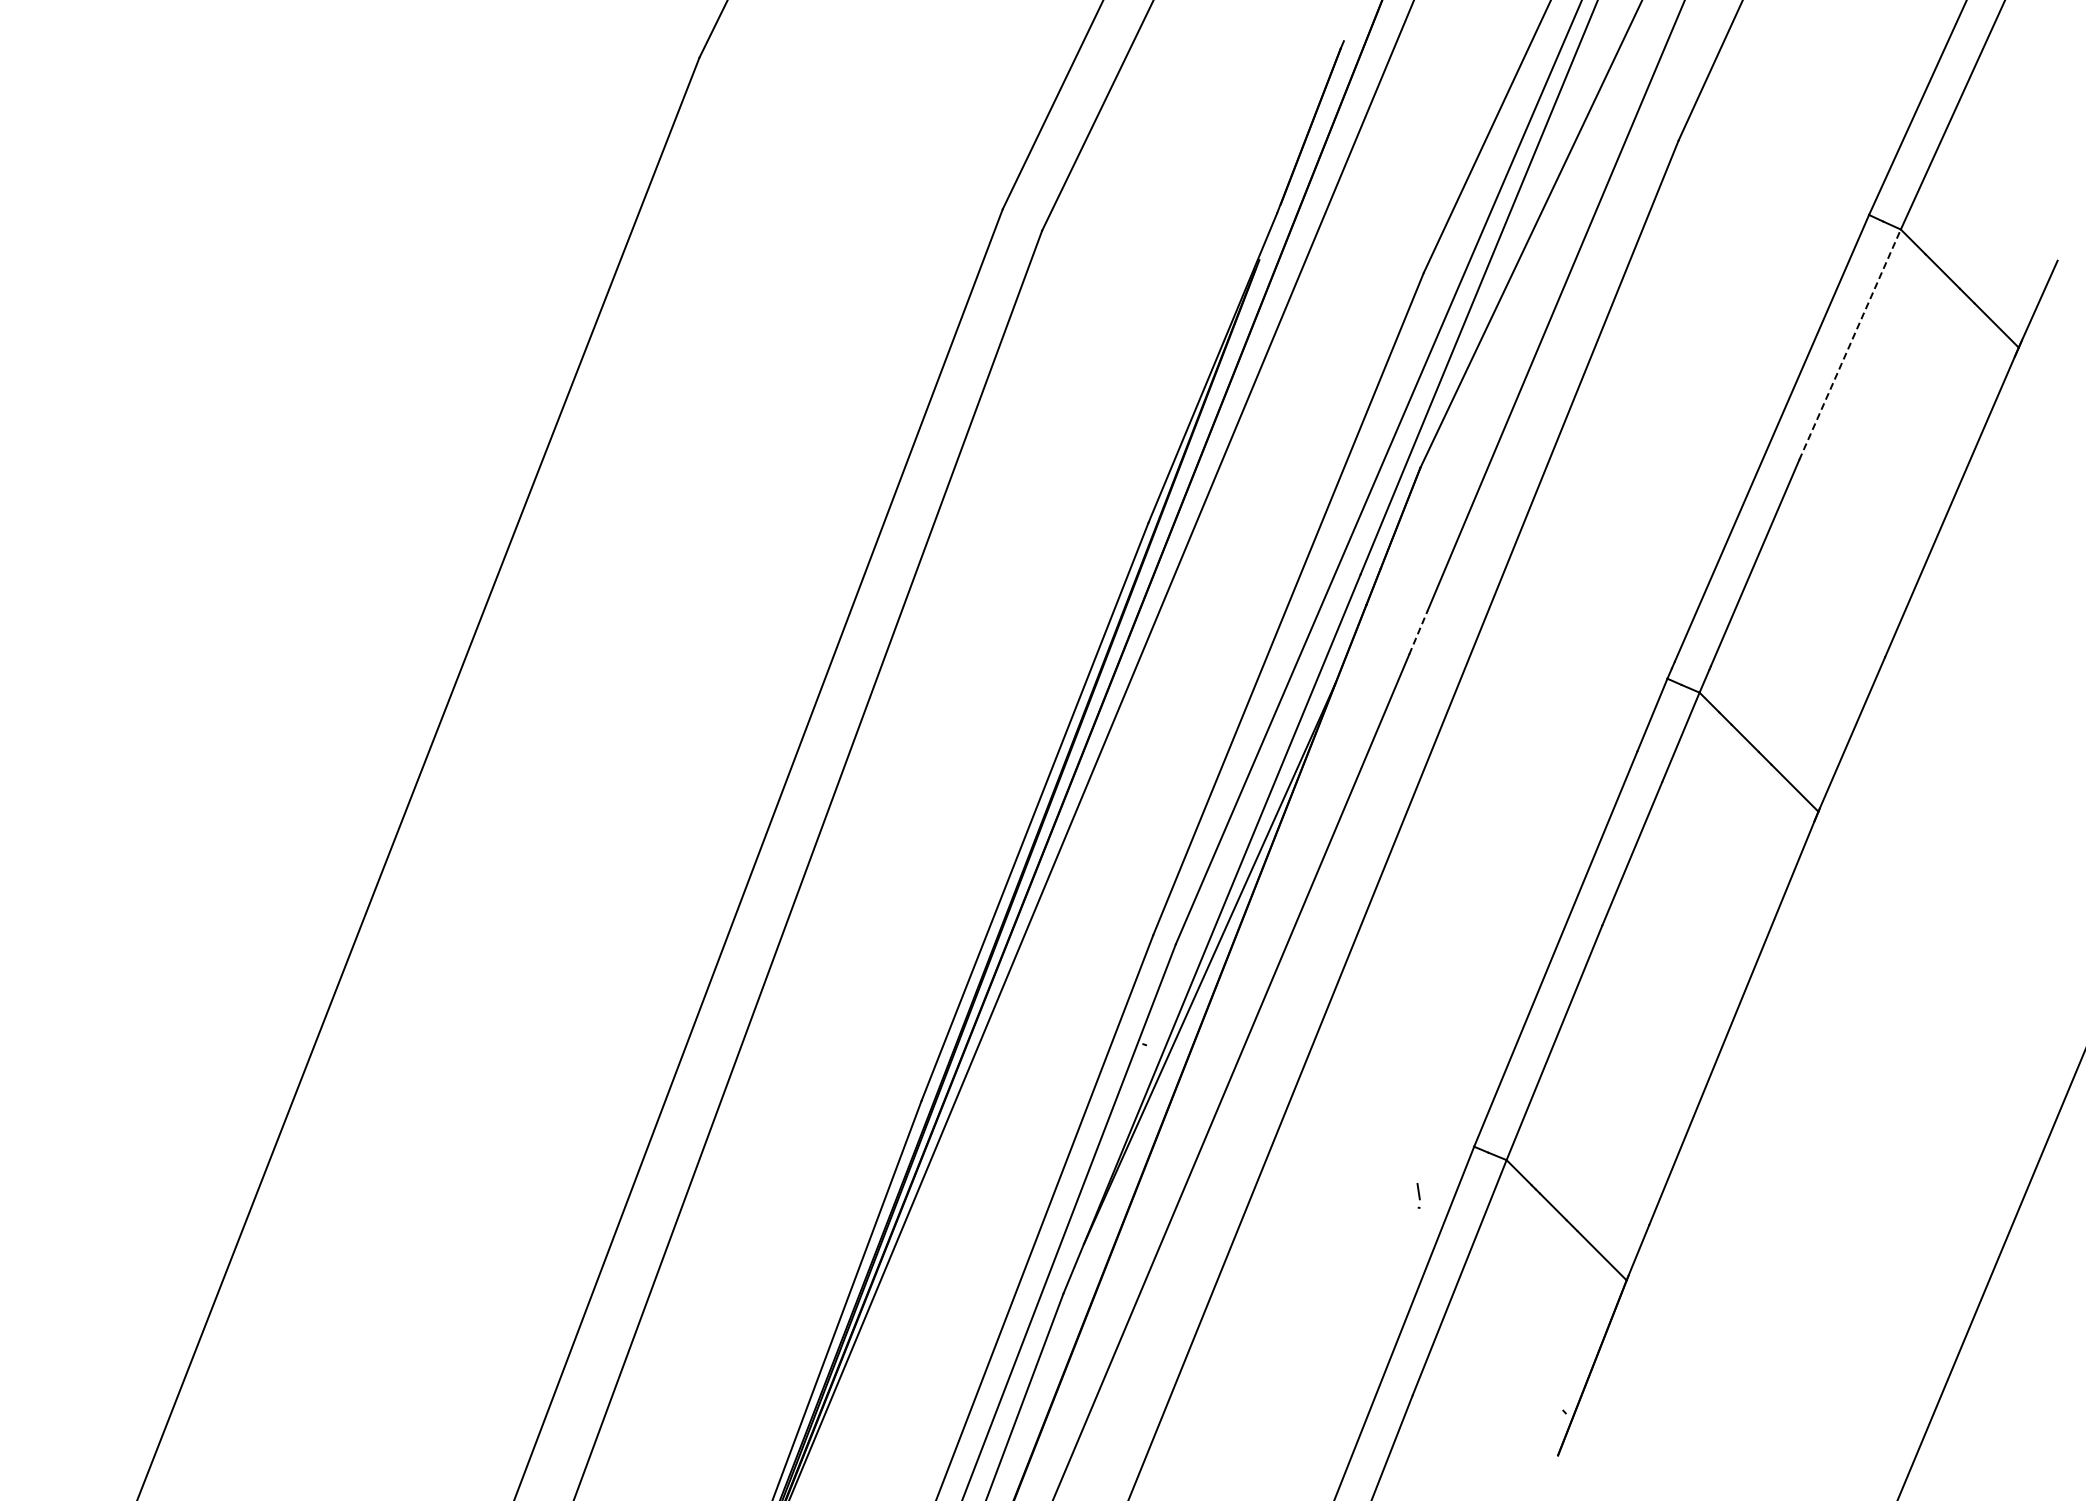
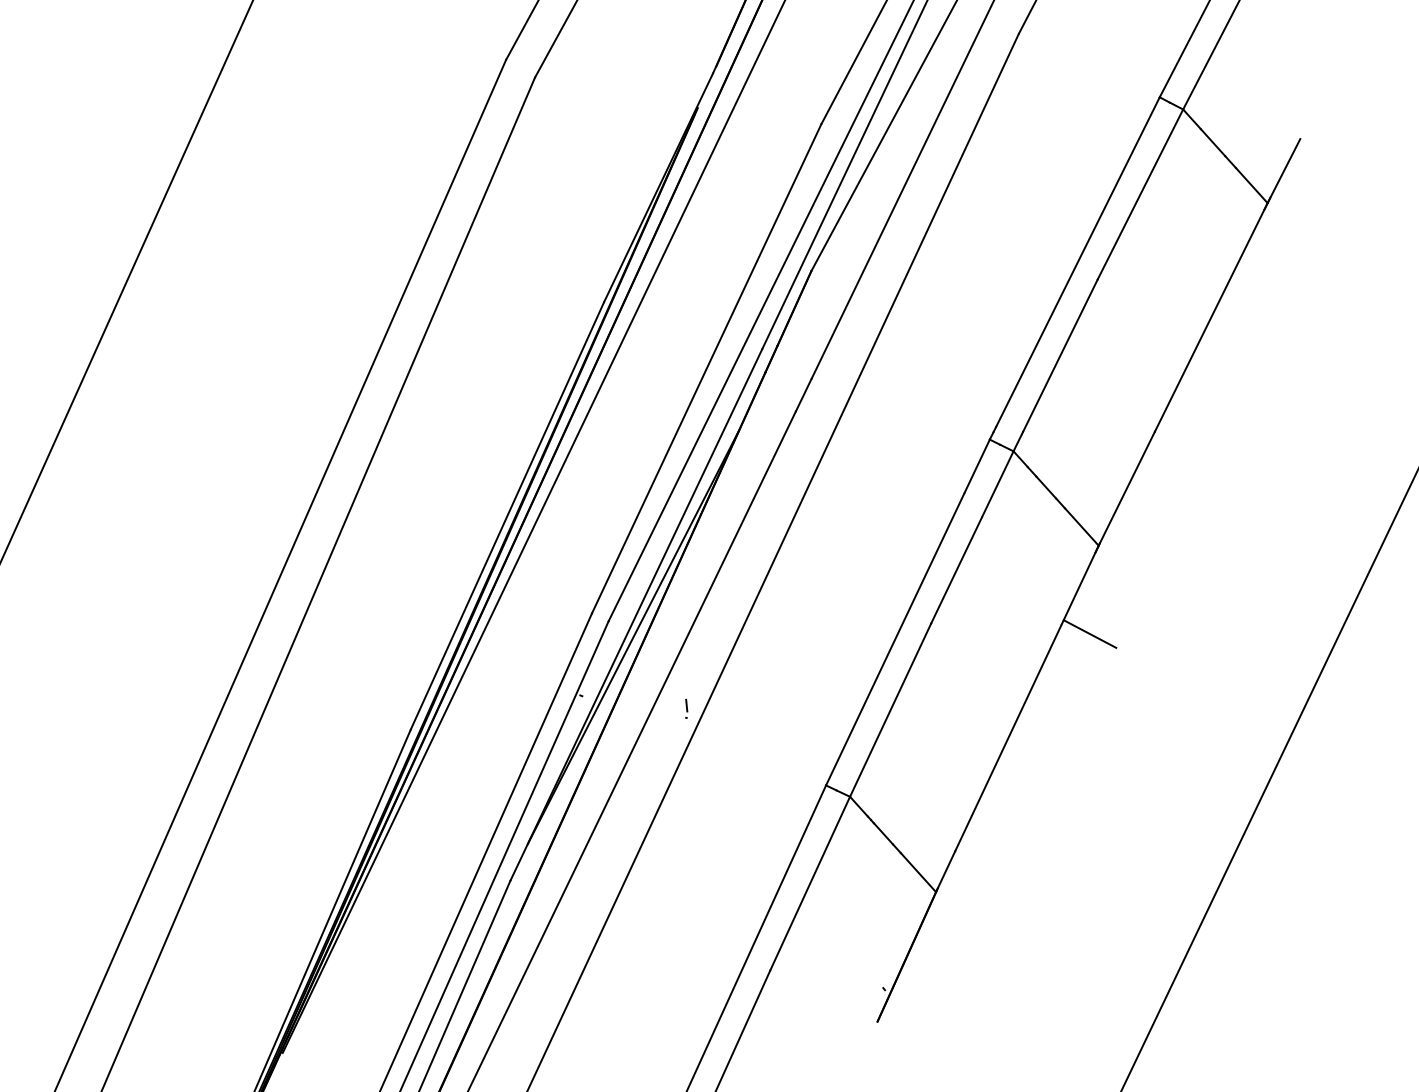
line: (1850, 344) -> (1140, 194), dashed -> solid
line: (1418, 631) -> (803, 394), dashed -> solid
line: (1812, 928) -> (1089, 633), added
part: (1418, 1195) -> (686, 708), moved

